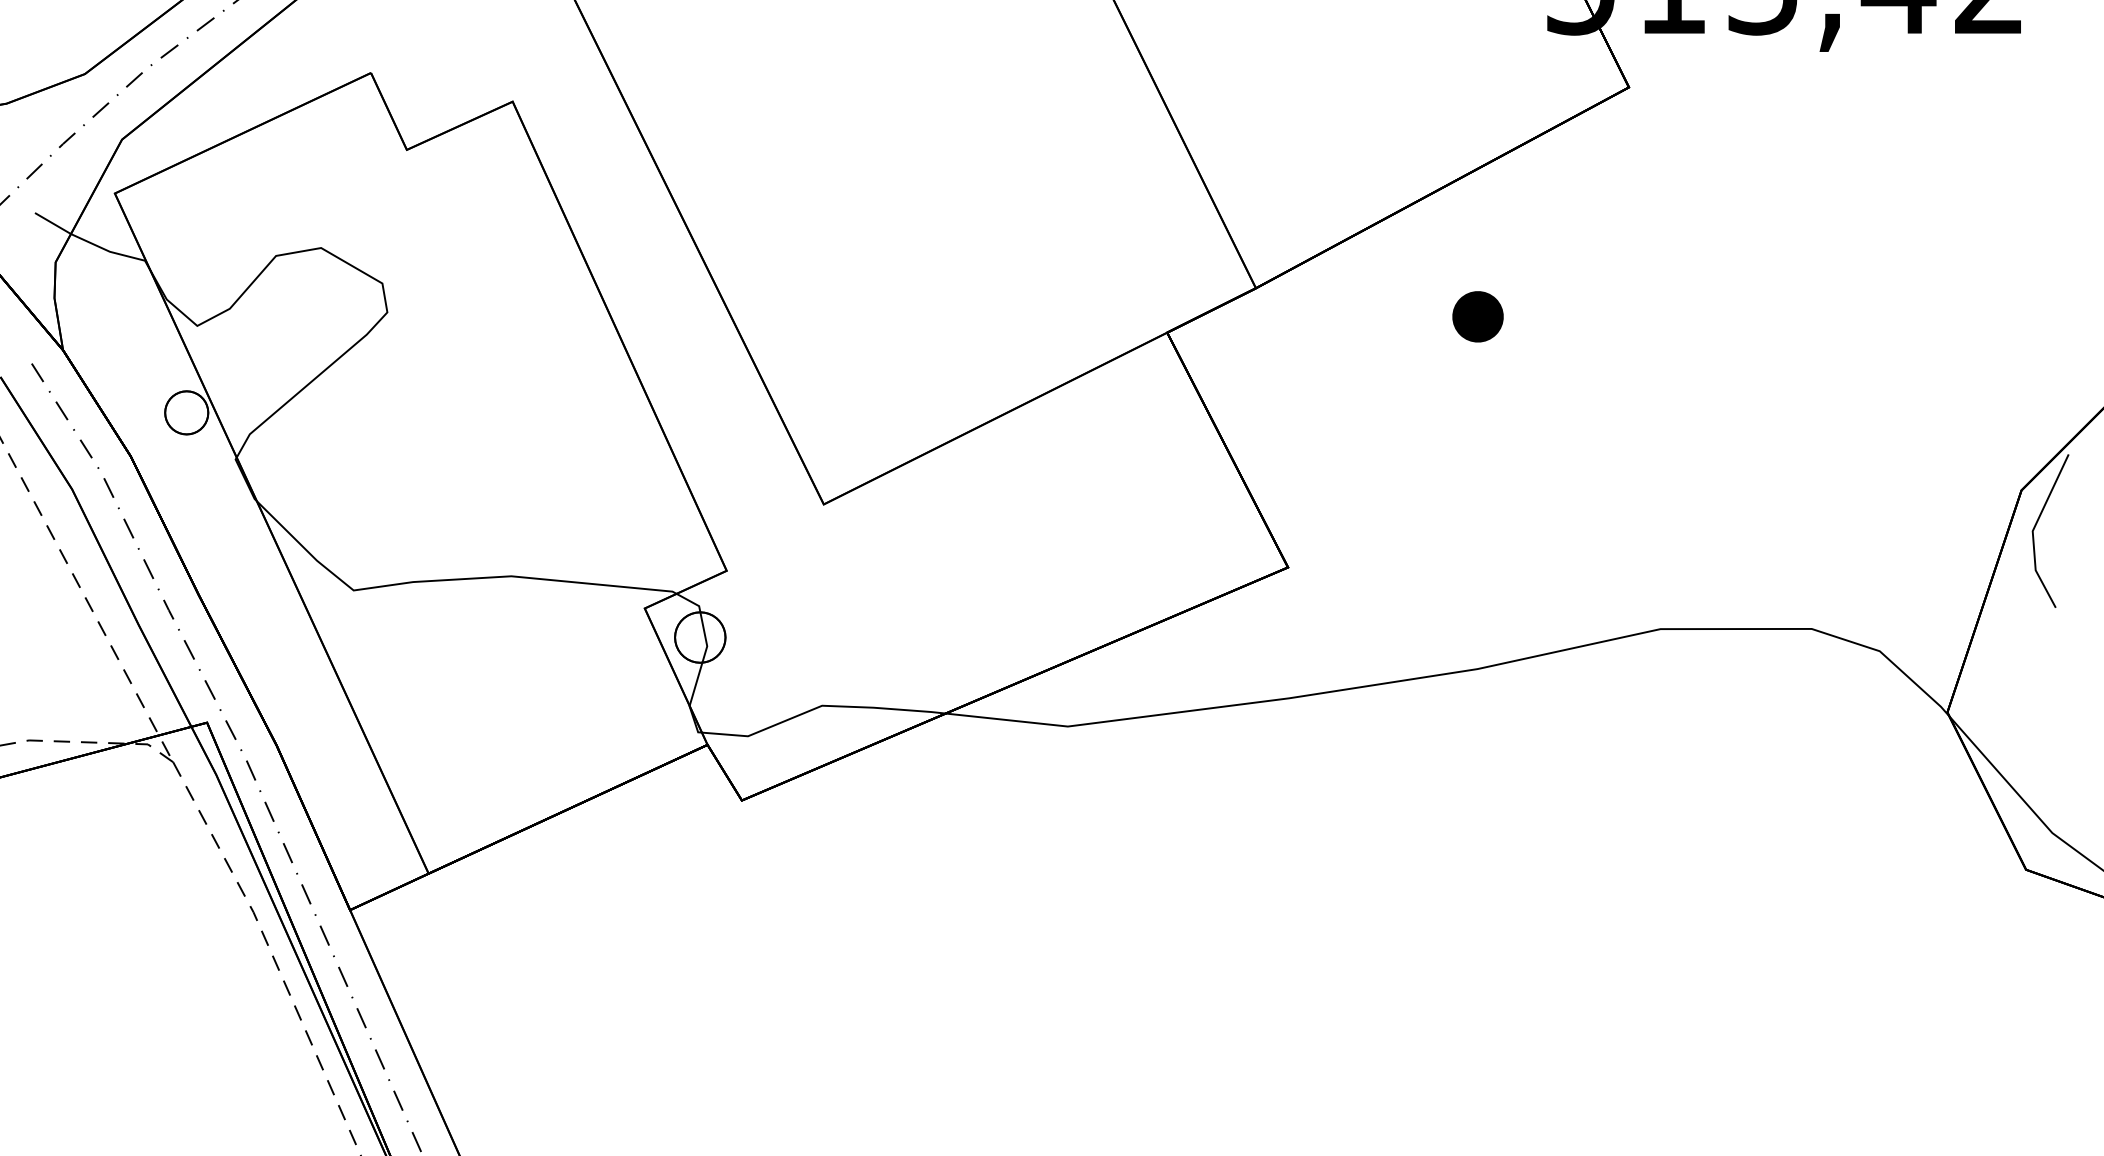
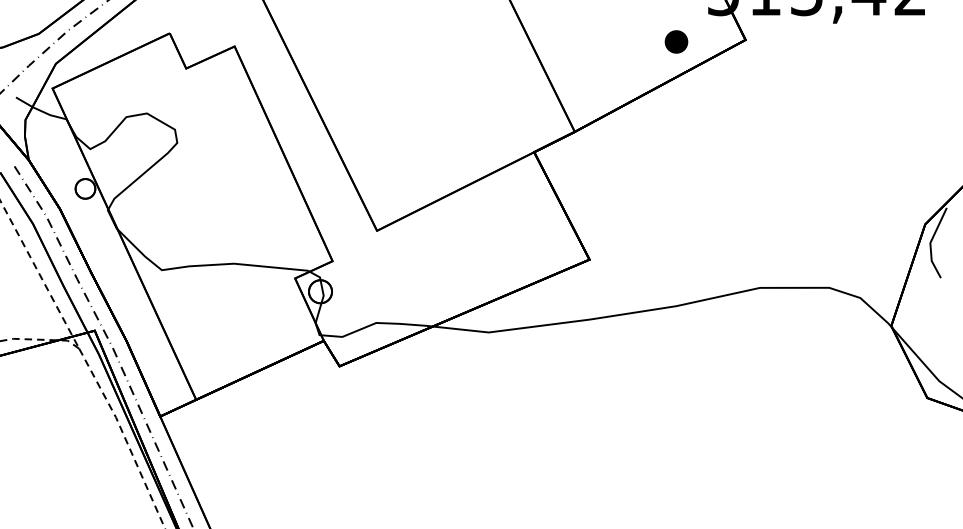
part: (1478, 315) -> (676, 41), moved

